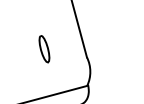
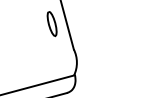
part: (43, 49) -> (51, 24), moved

